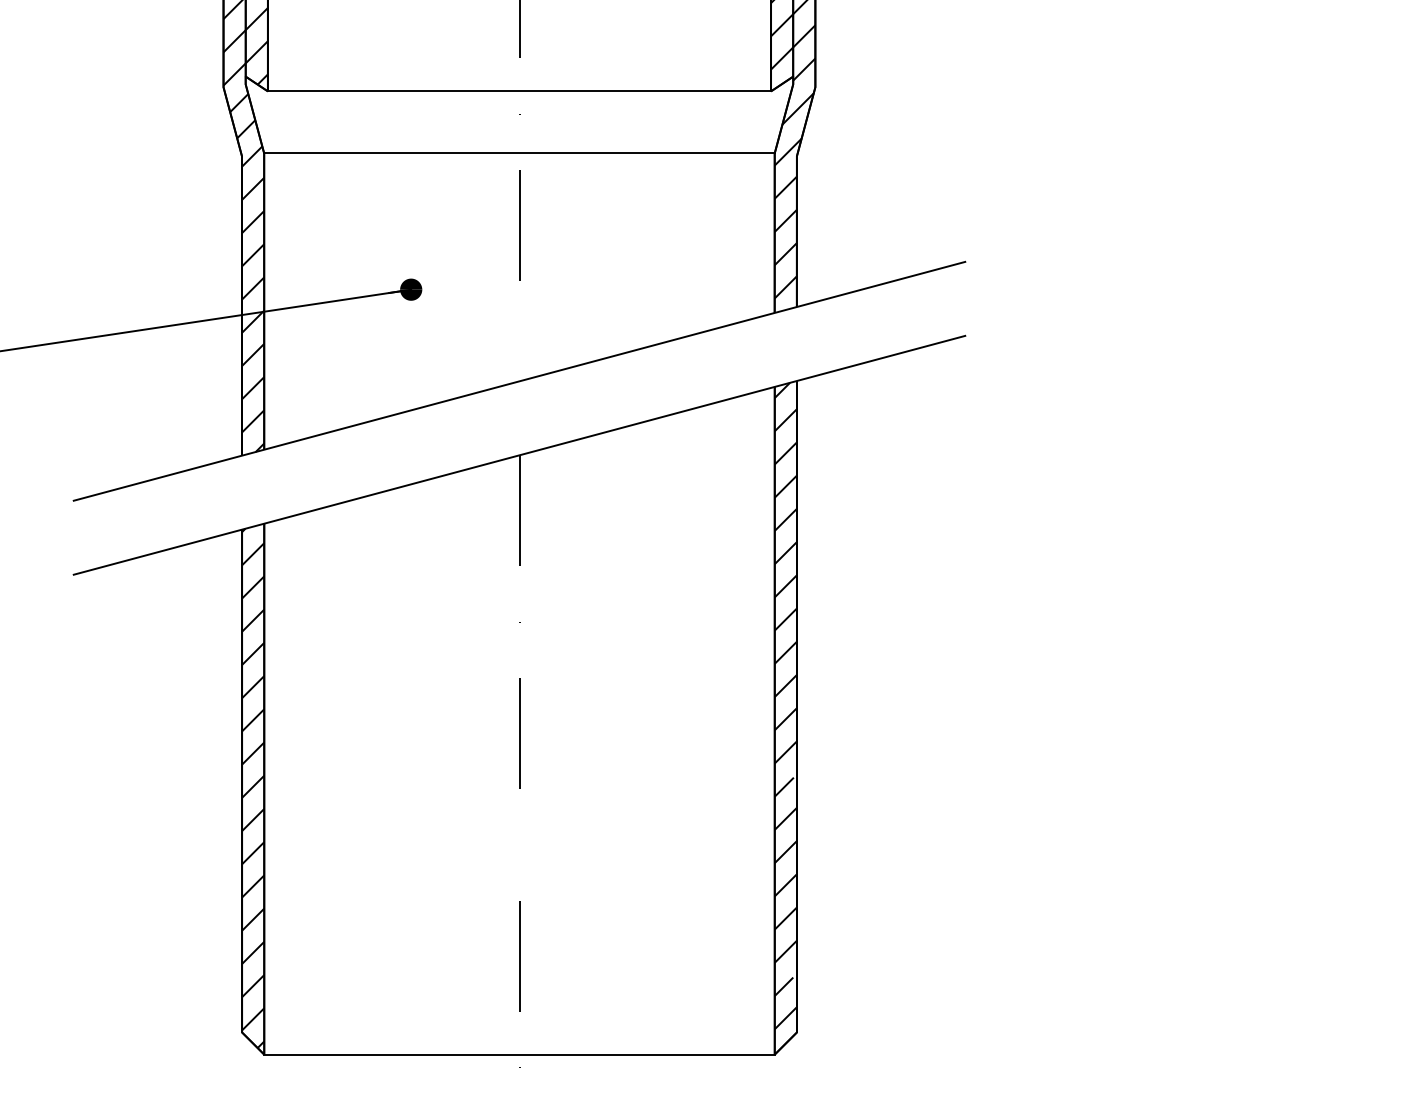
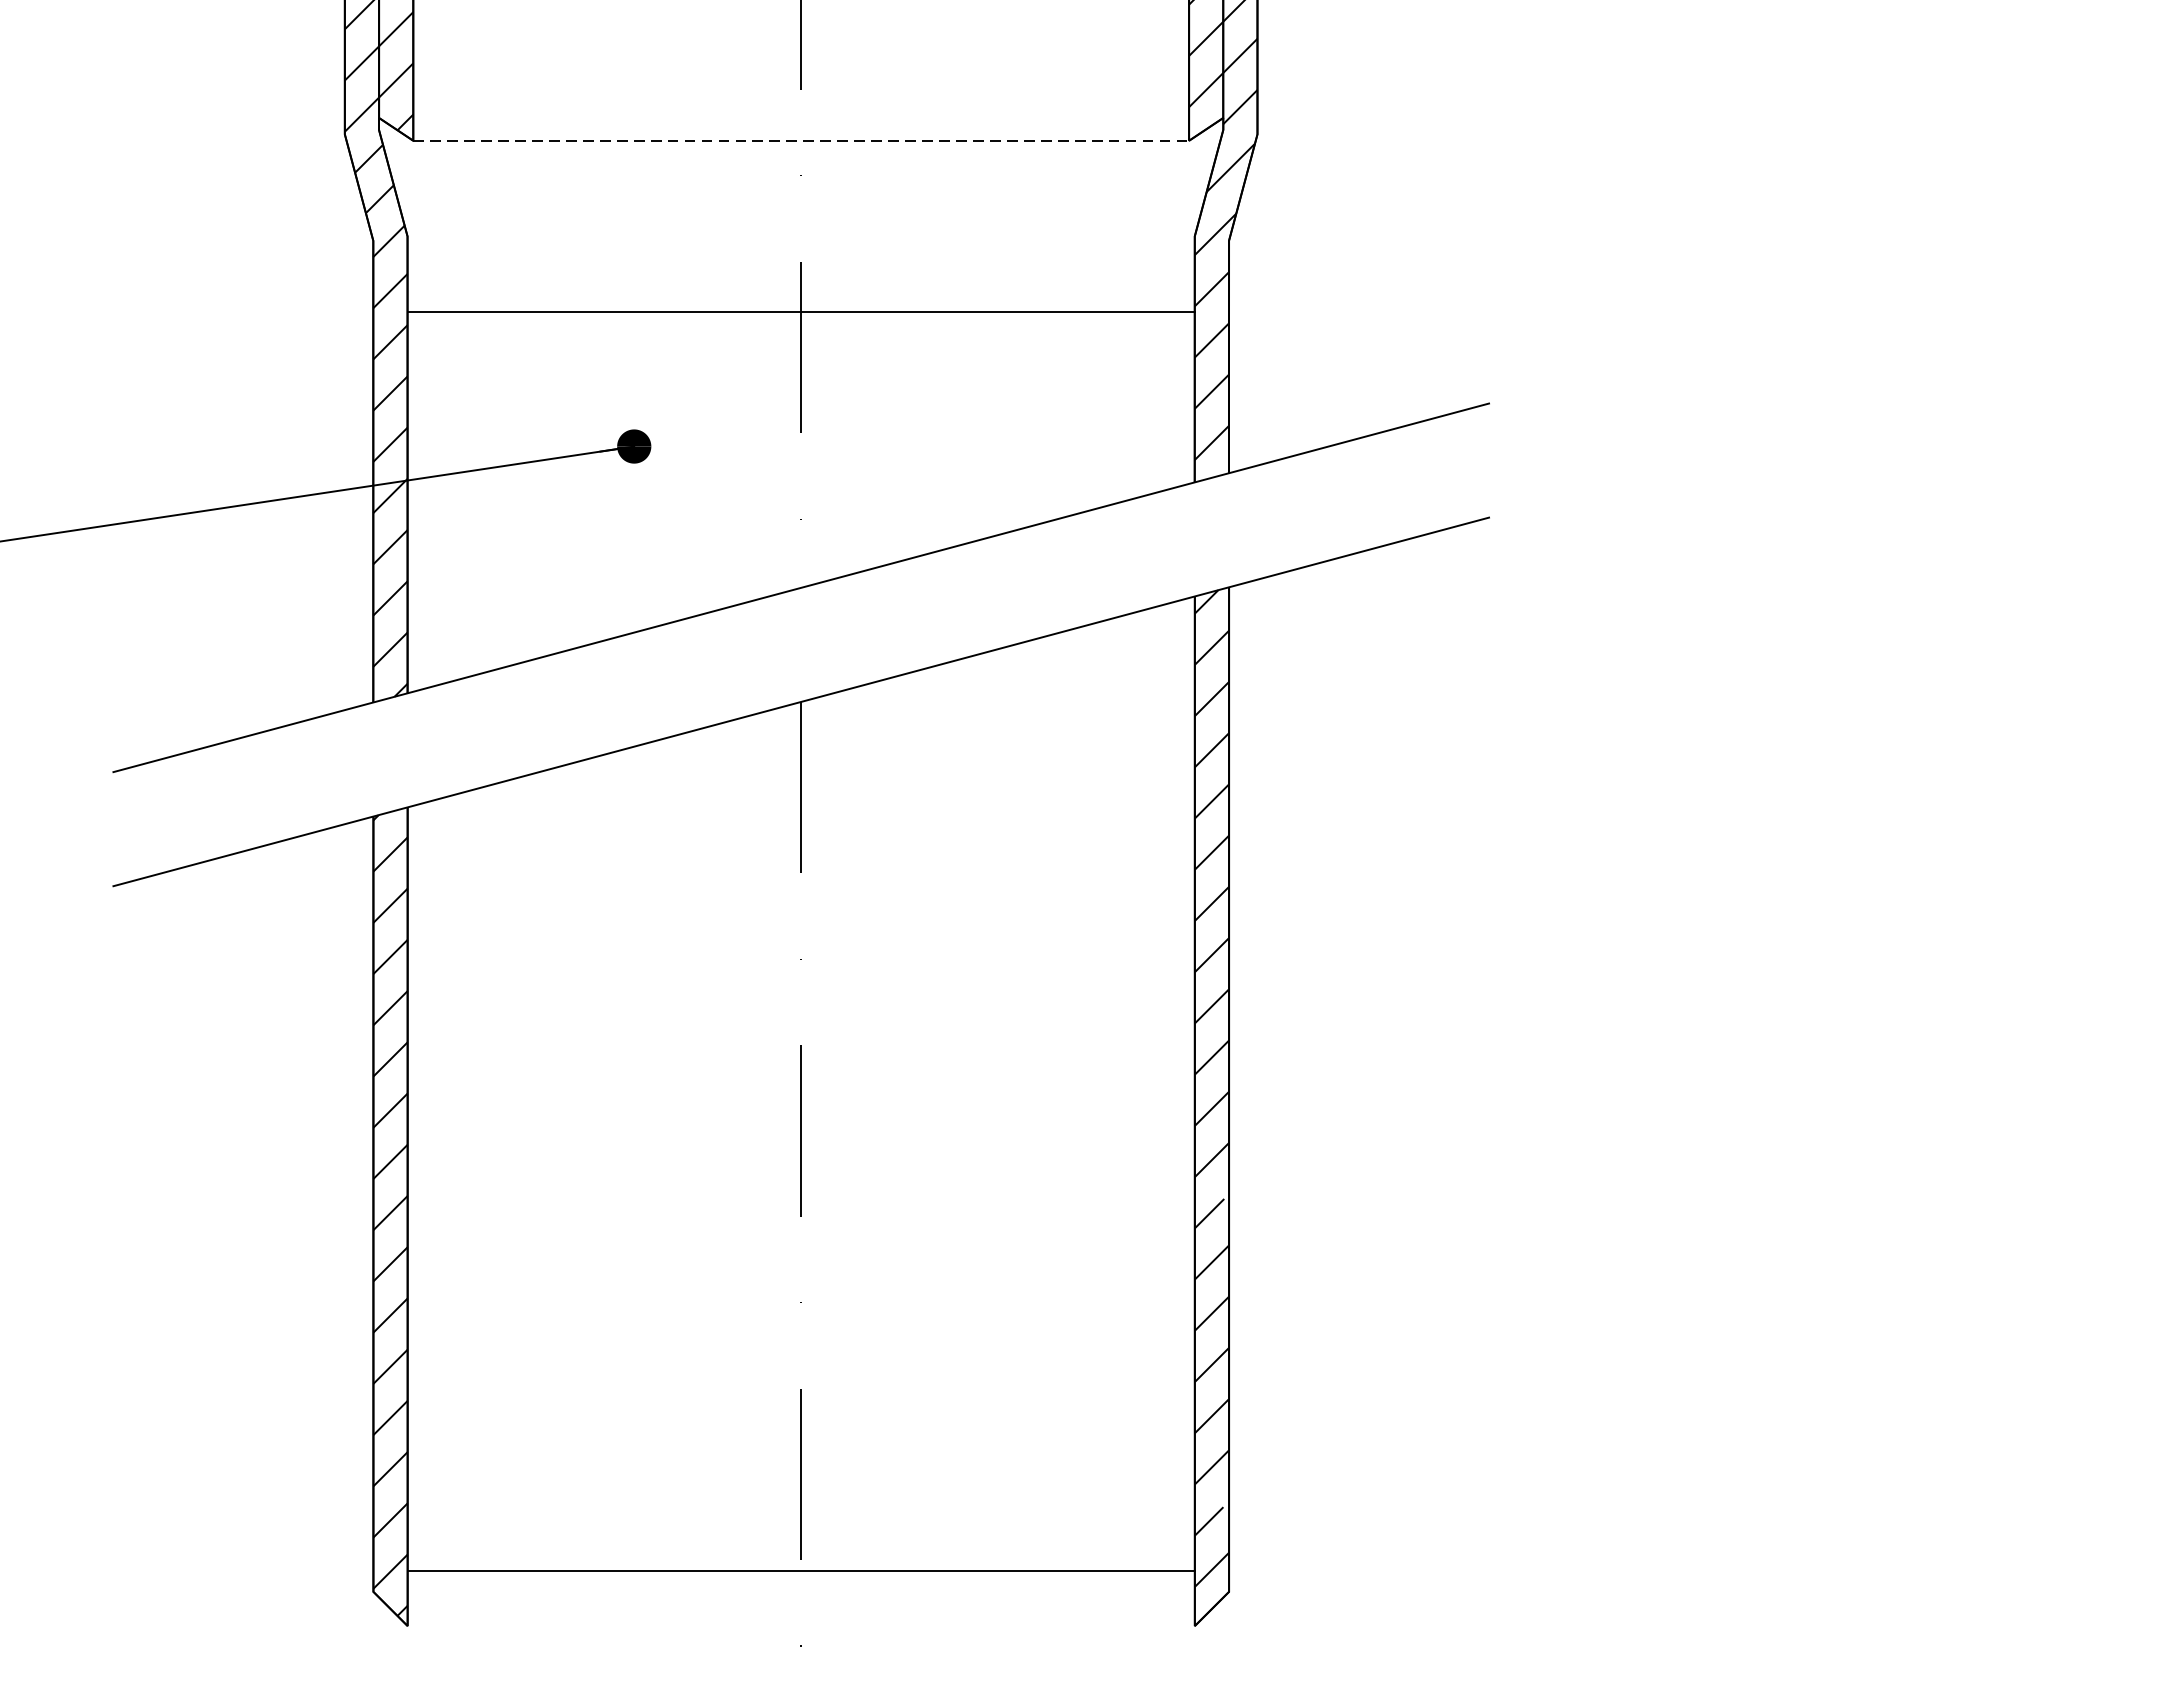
line: (519, 91) -> (801, 140), solid -> dashed
line: (519, 153) -> (801, 312), moved
line: (519, 1054) -> (801, 1570), moved

